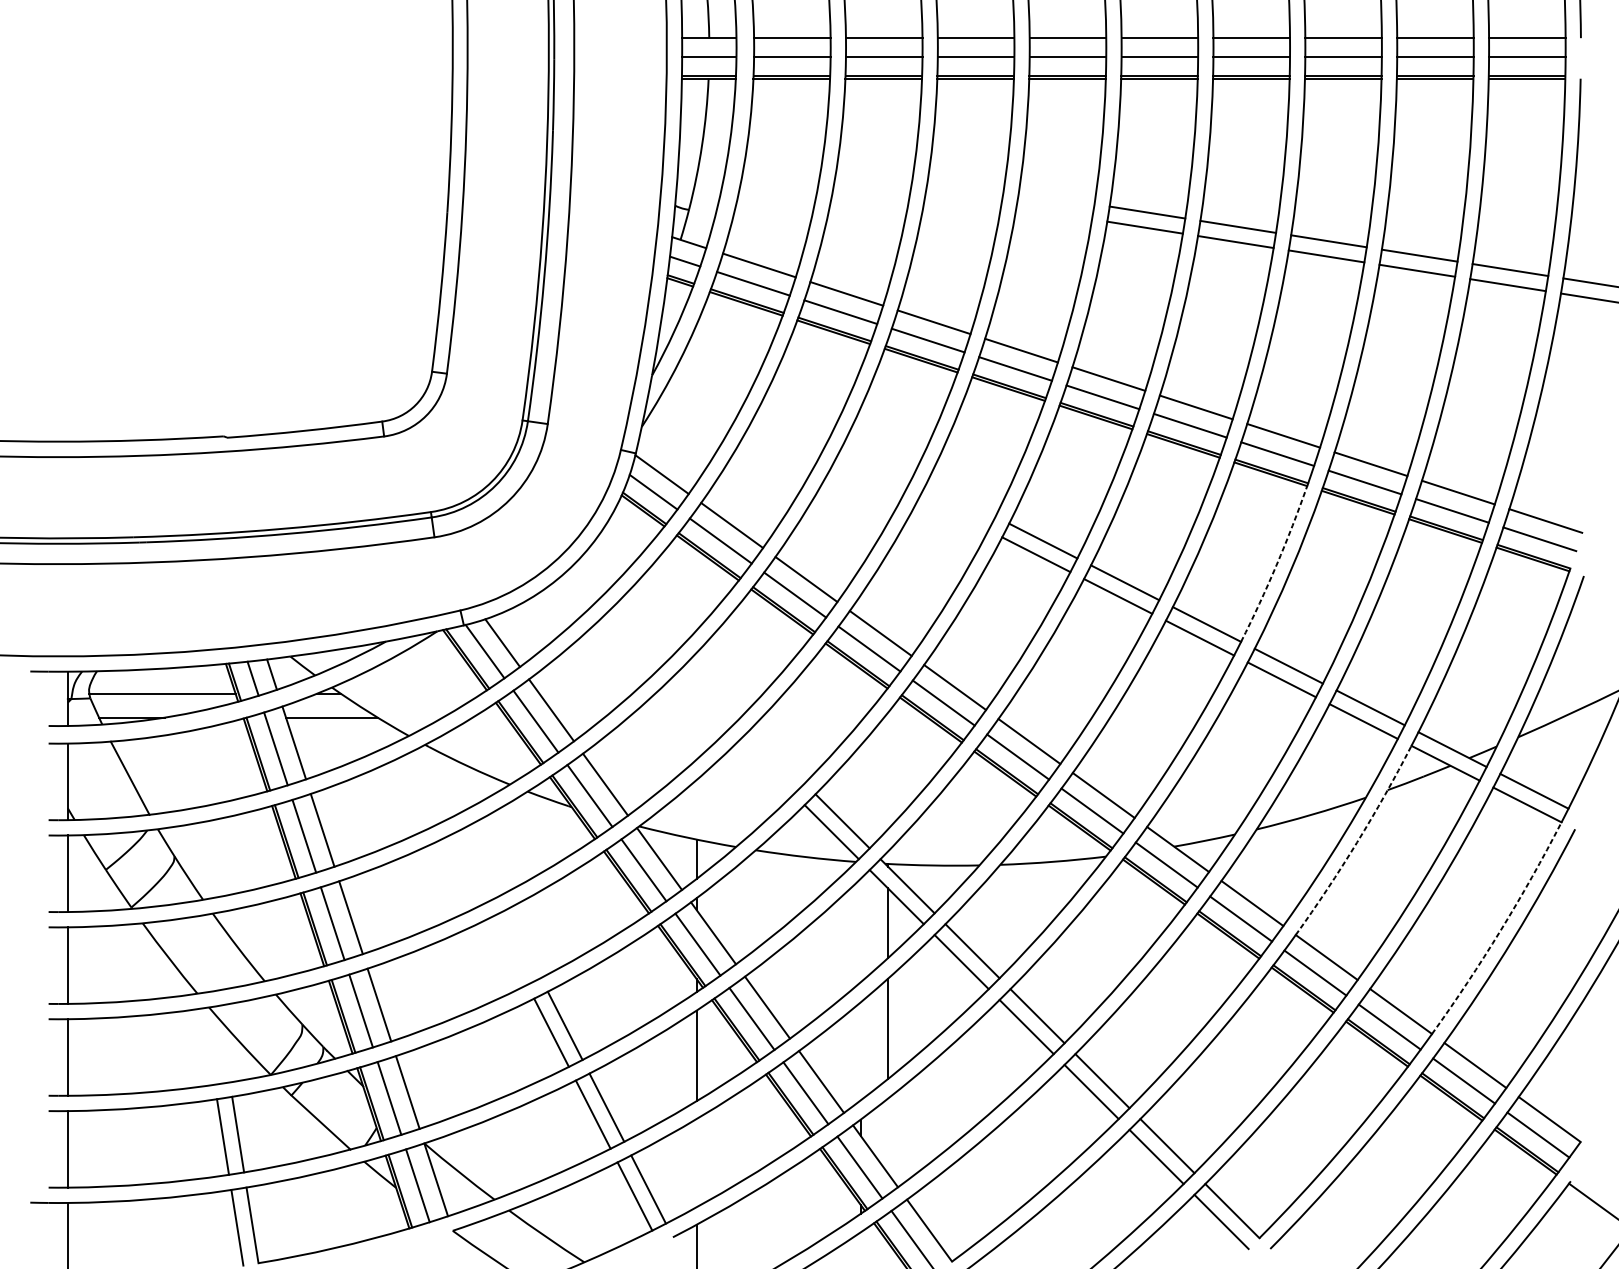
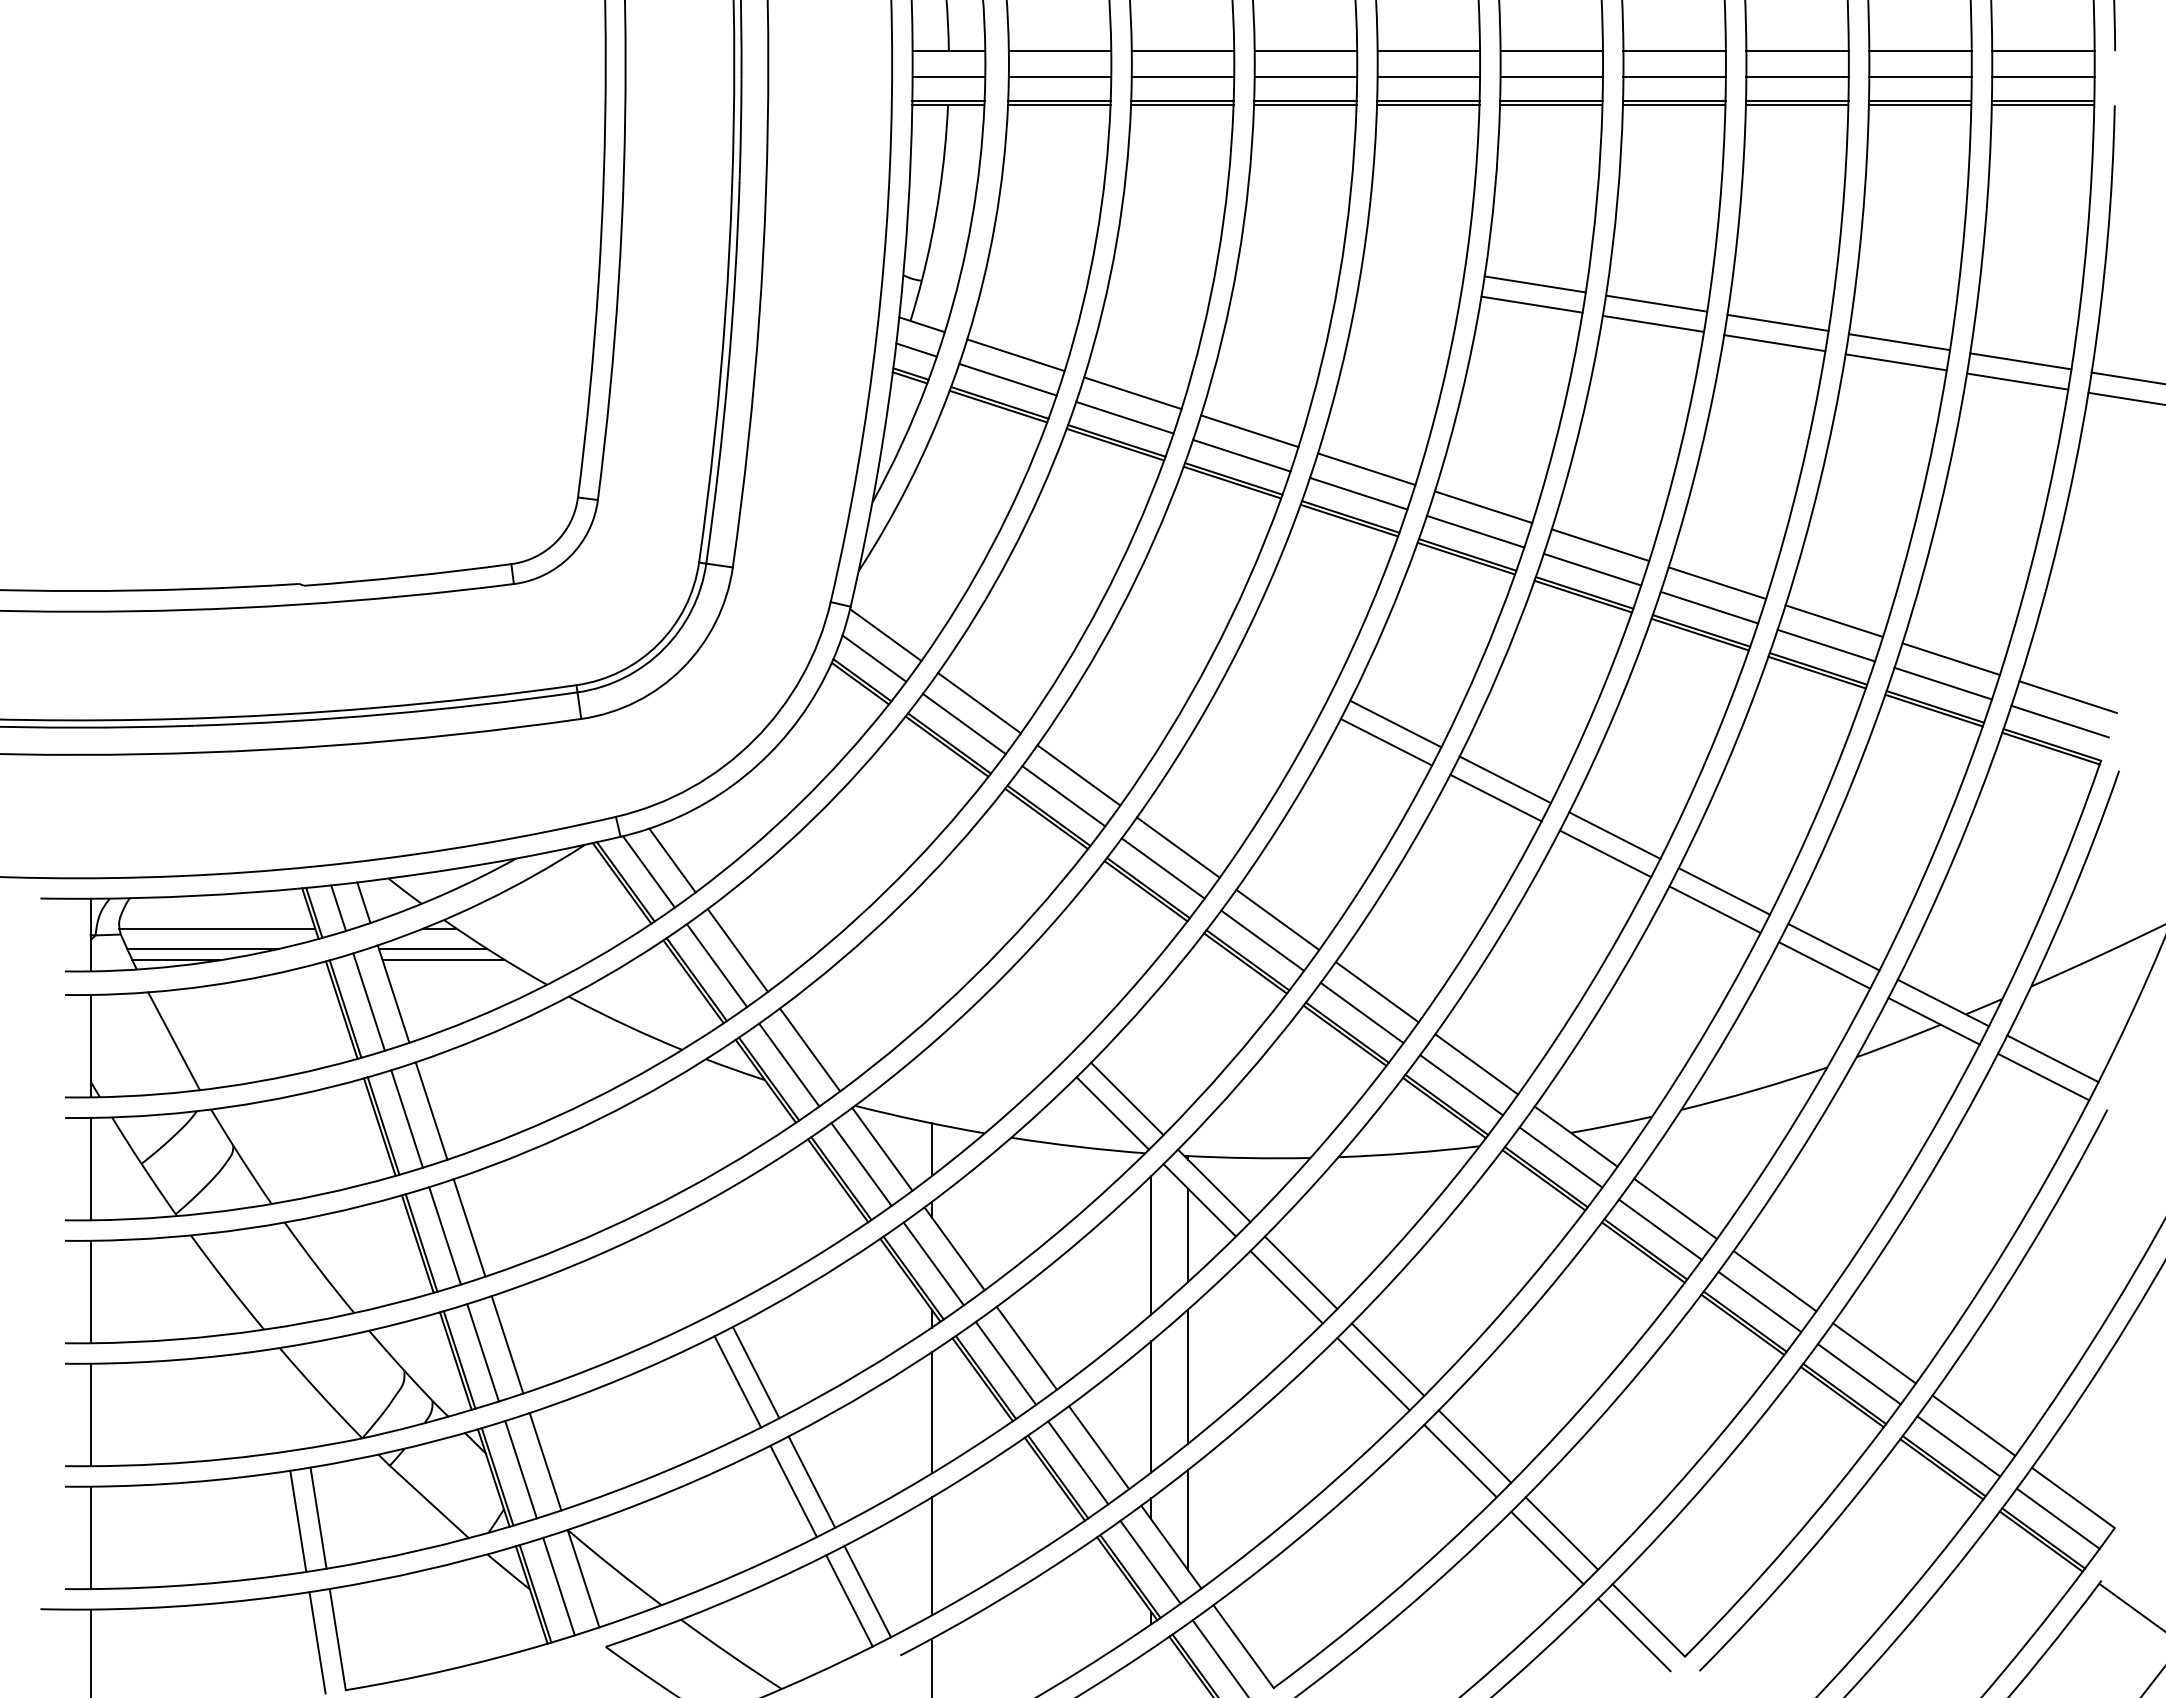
arc: (1276, 565) -> (1708, 756), dashed -> solid
line: (151, 708) -> (202, 948), added
line: (323, 708) -> (432, 948), added
arc: (1356, 842) -> (1815, 1127), dashed -> solid
line: (860, 930) -> (1151, 1245), added
arc: (1500, 930) -> (2007, 1245), dashed -> solid
line: (860, 1051) -> (1151, 1406), added
line: (888, 1135) -> (1188, 1519), added
line: (697, 1163) -> (932, 1556), added

